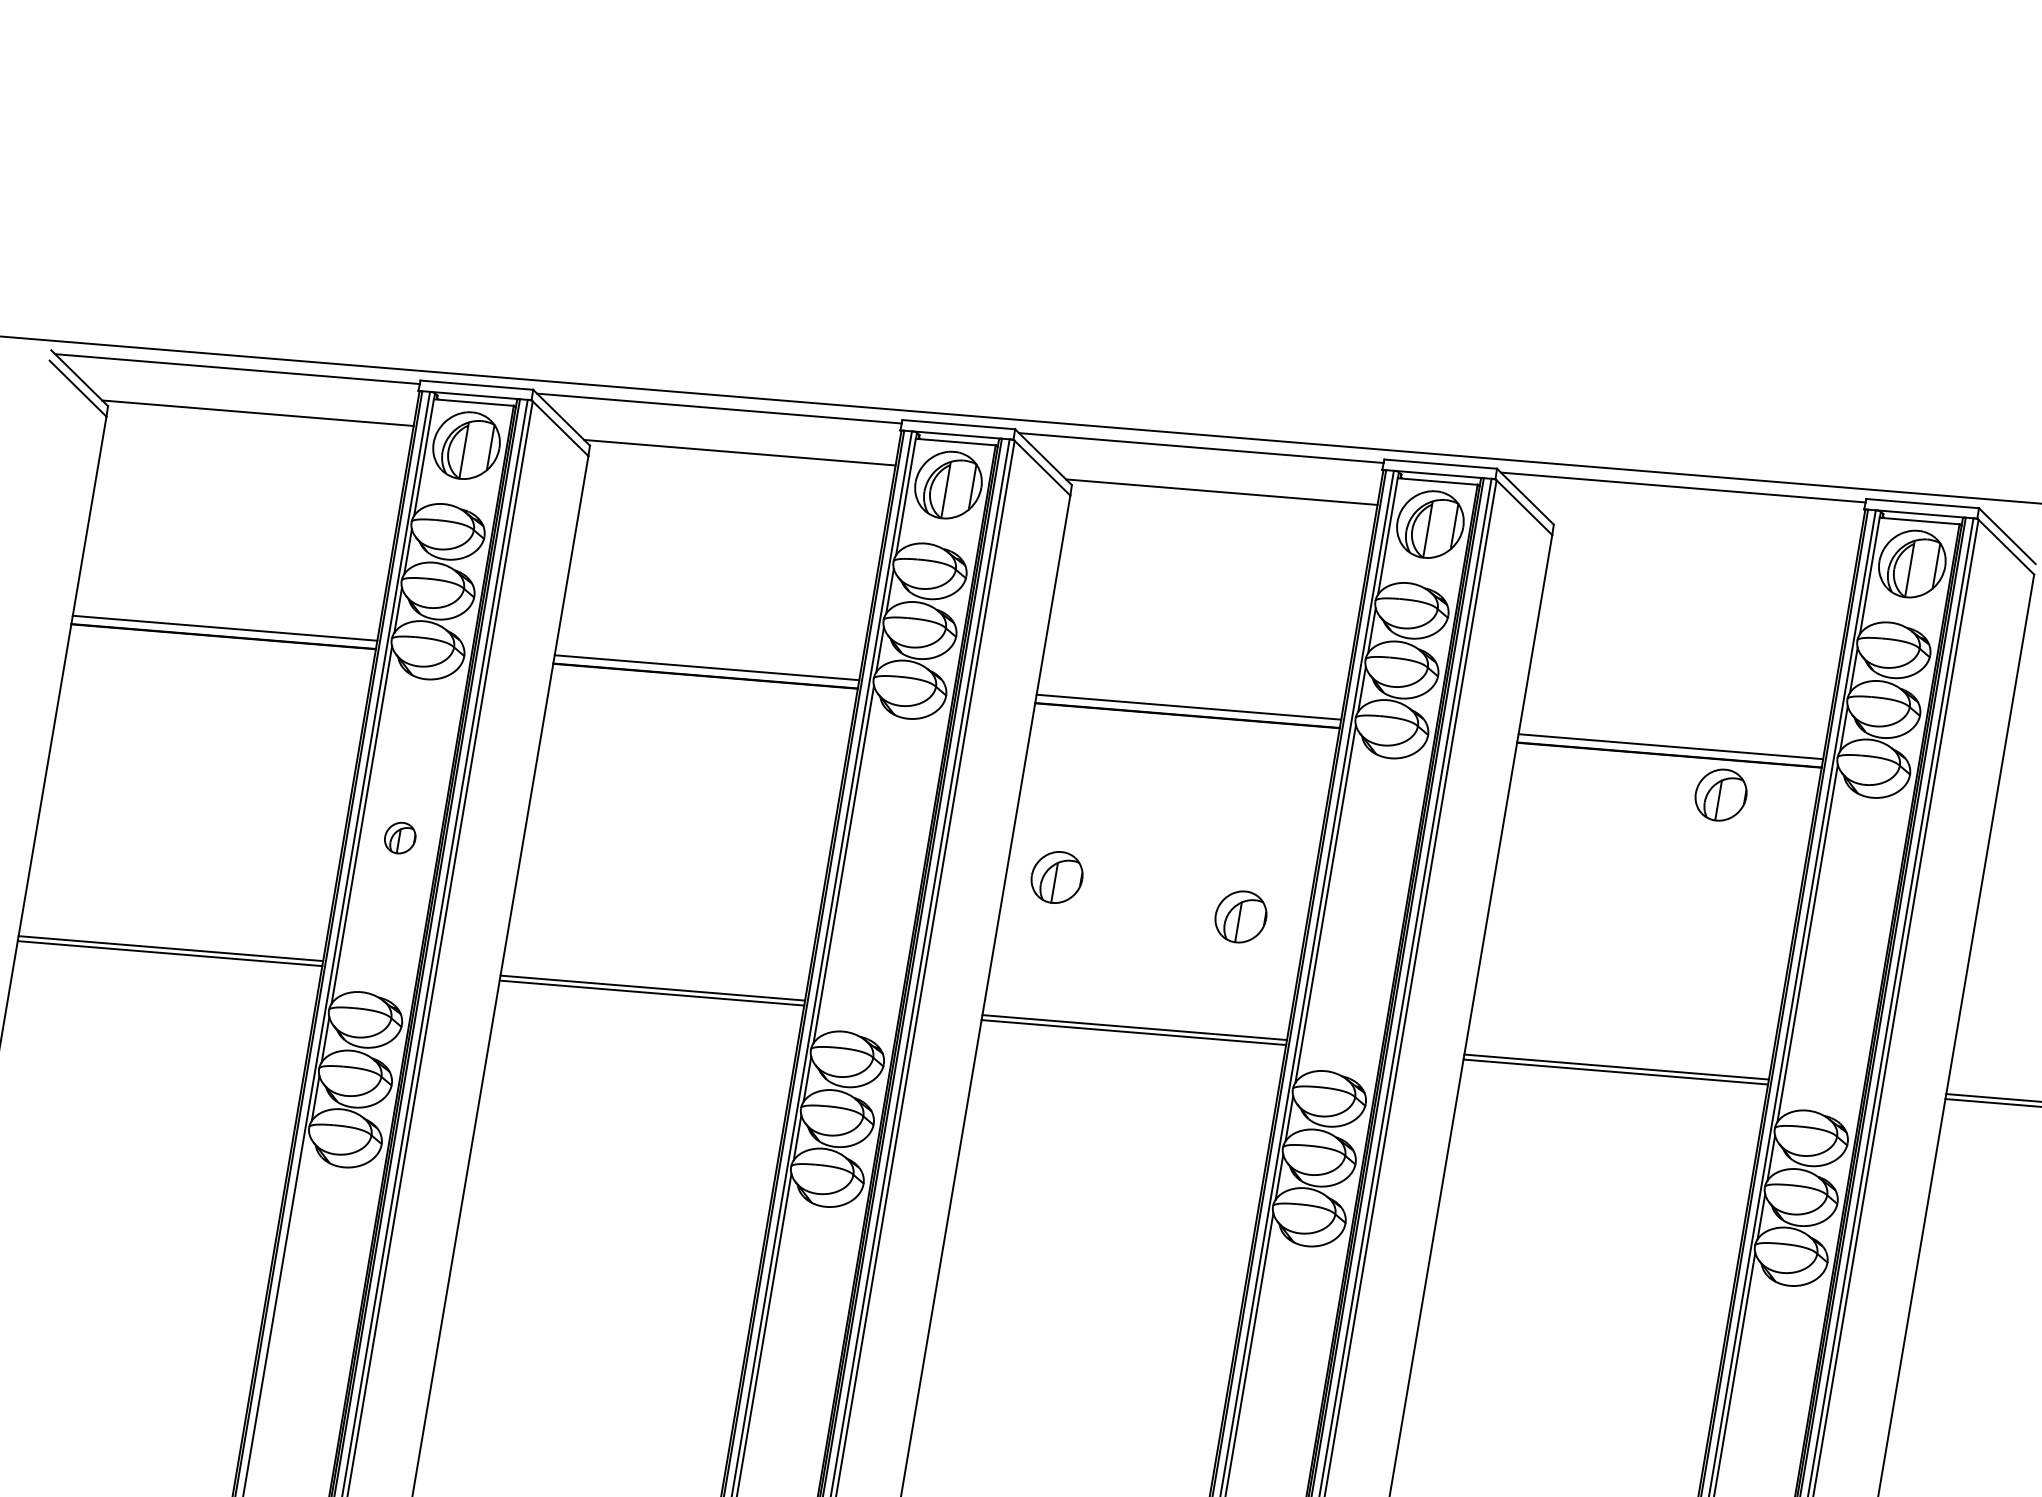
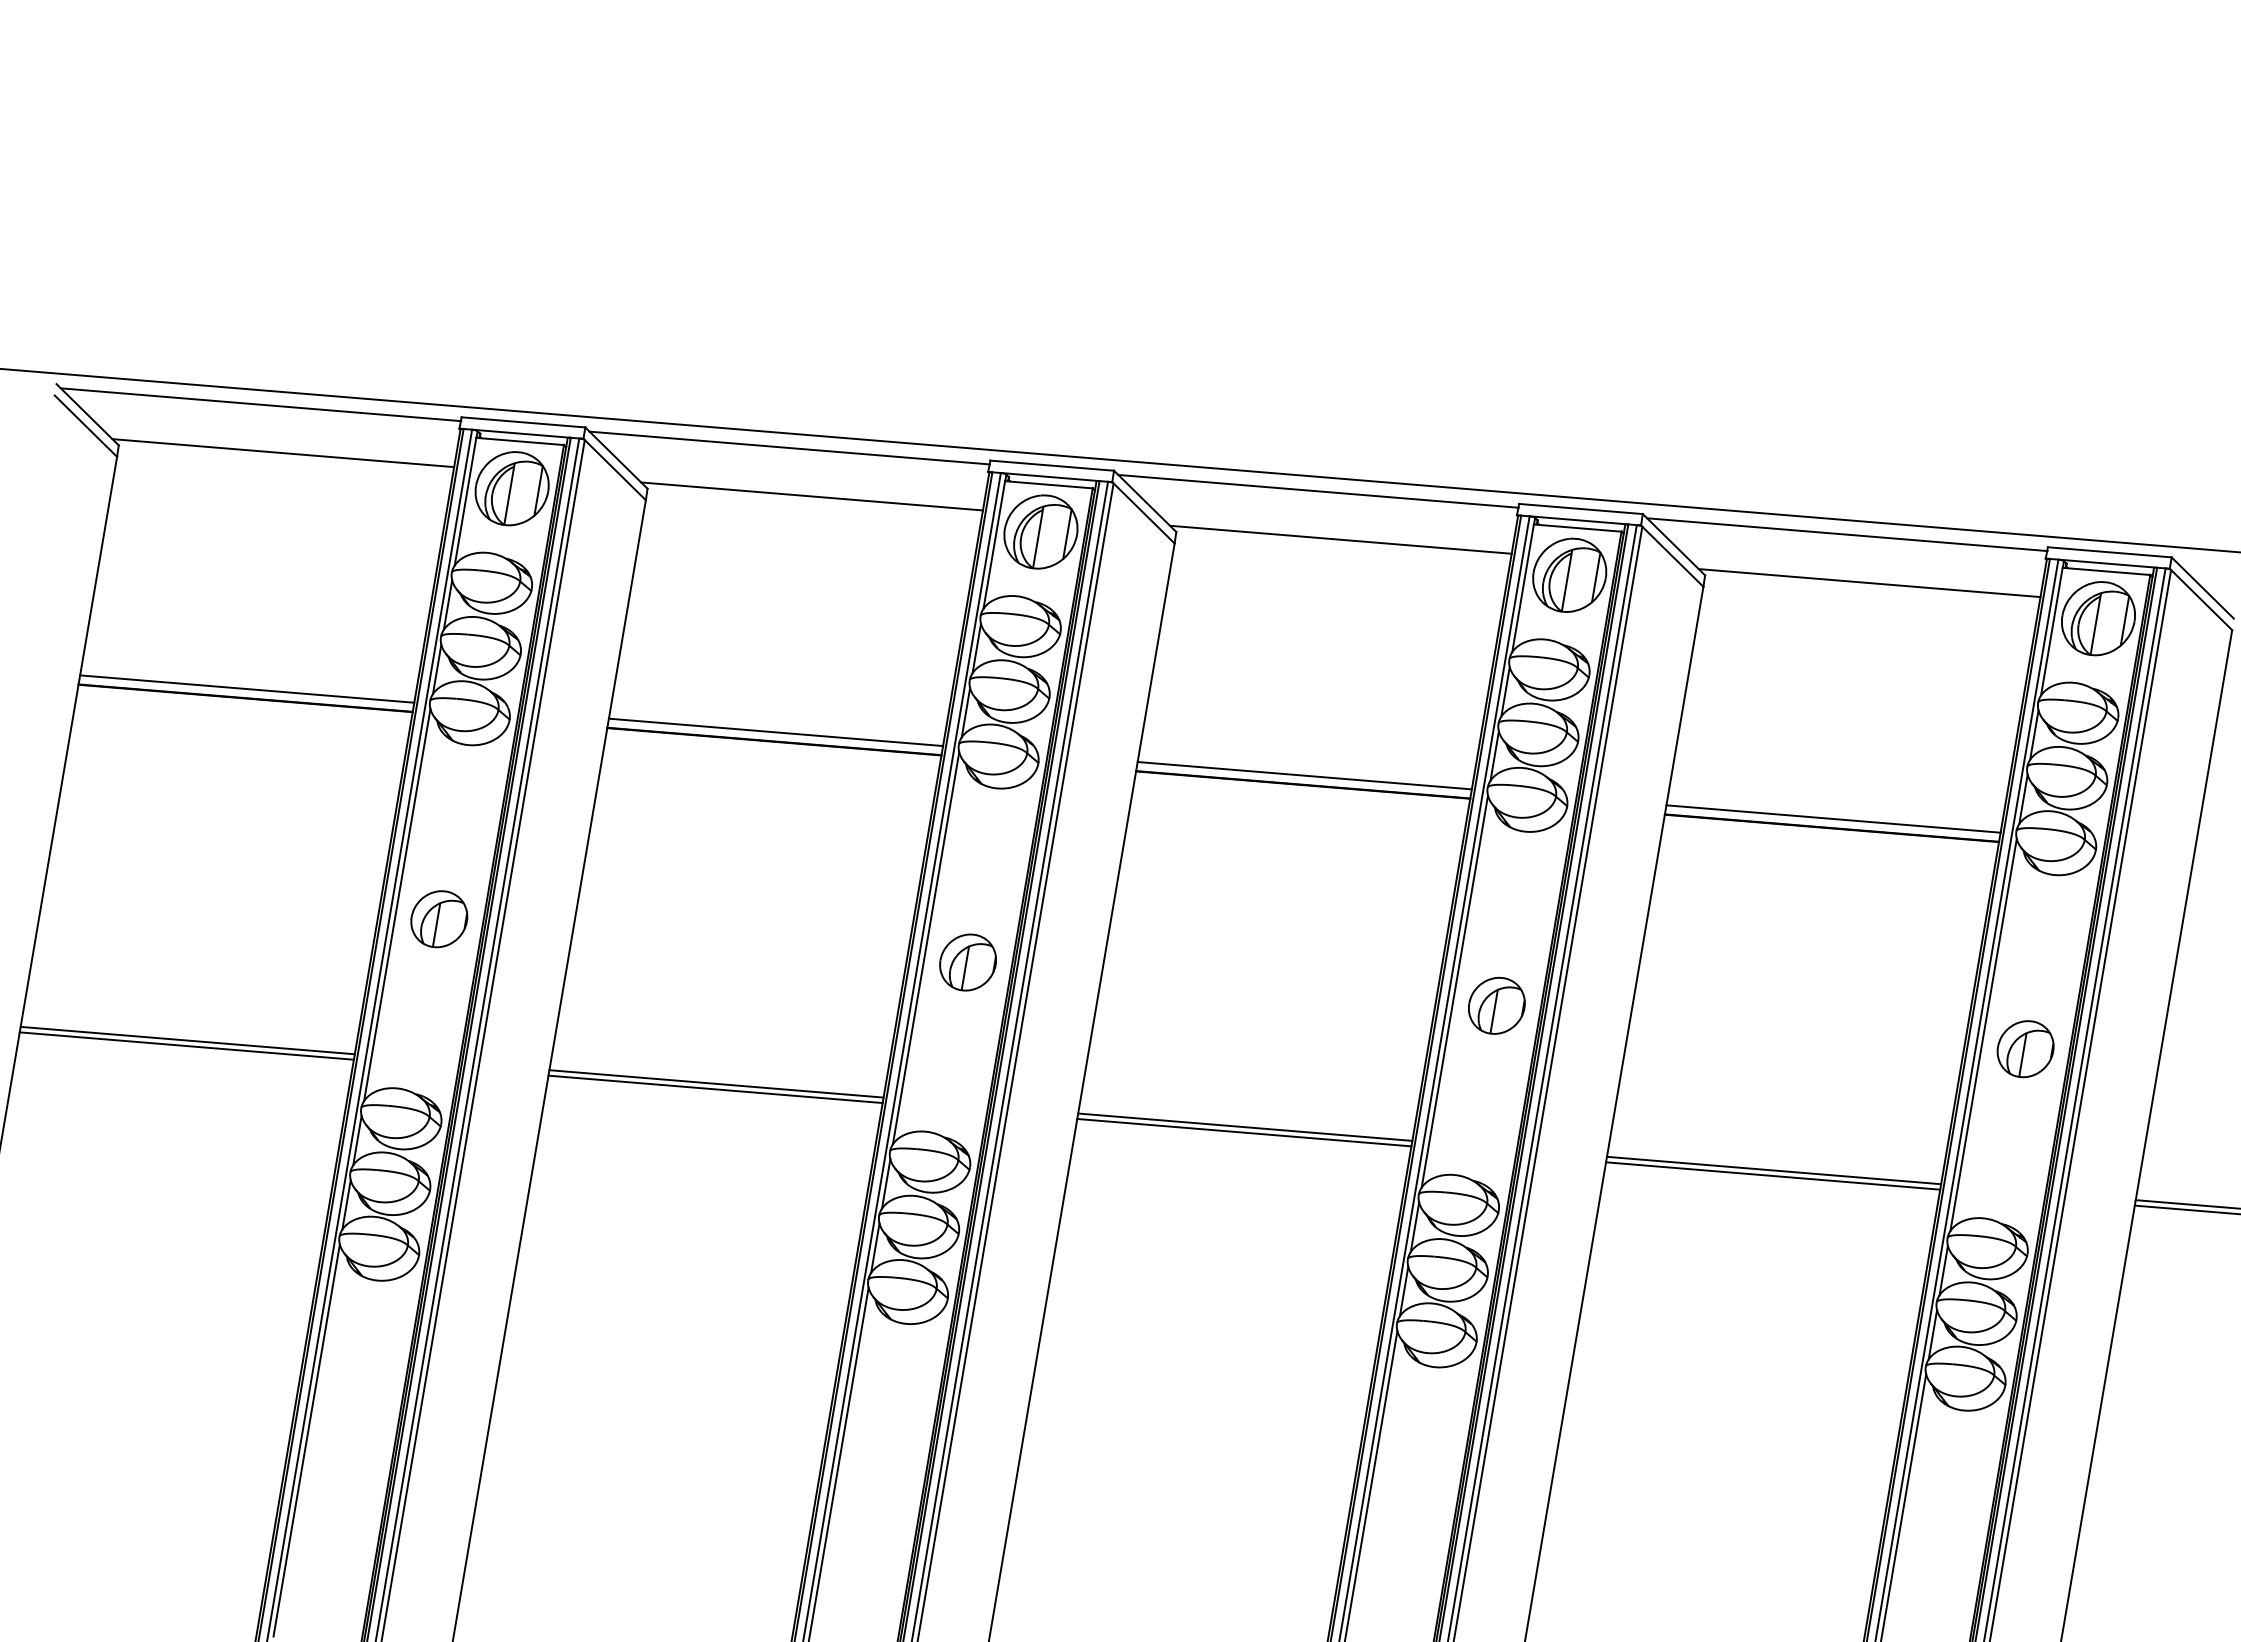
line: (1703, 532) -> (1869, 583), added
part: (1720, 795) -> (2025, 1049), moved
part: (400, 838) -> (439, 919), size x1.67
part: (1056, 877) -> (967, 962), moved
part: (1240, 916) -> (1496, 1005), moved
line: (279, 1313) -> (306, 1440), added

